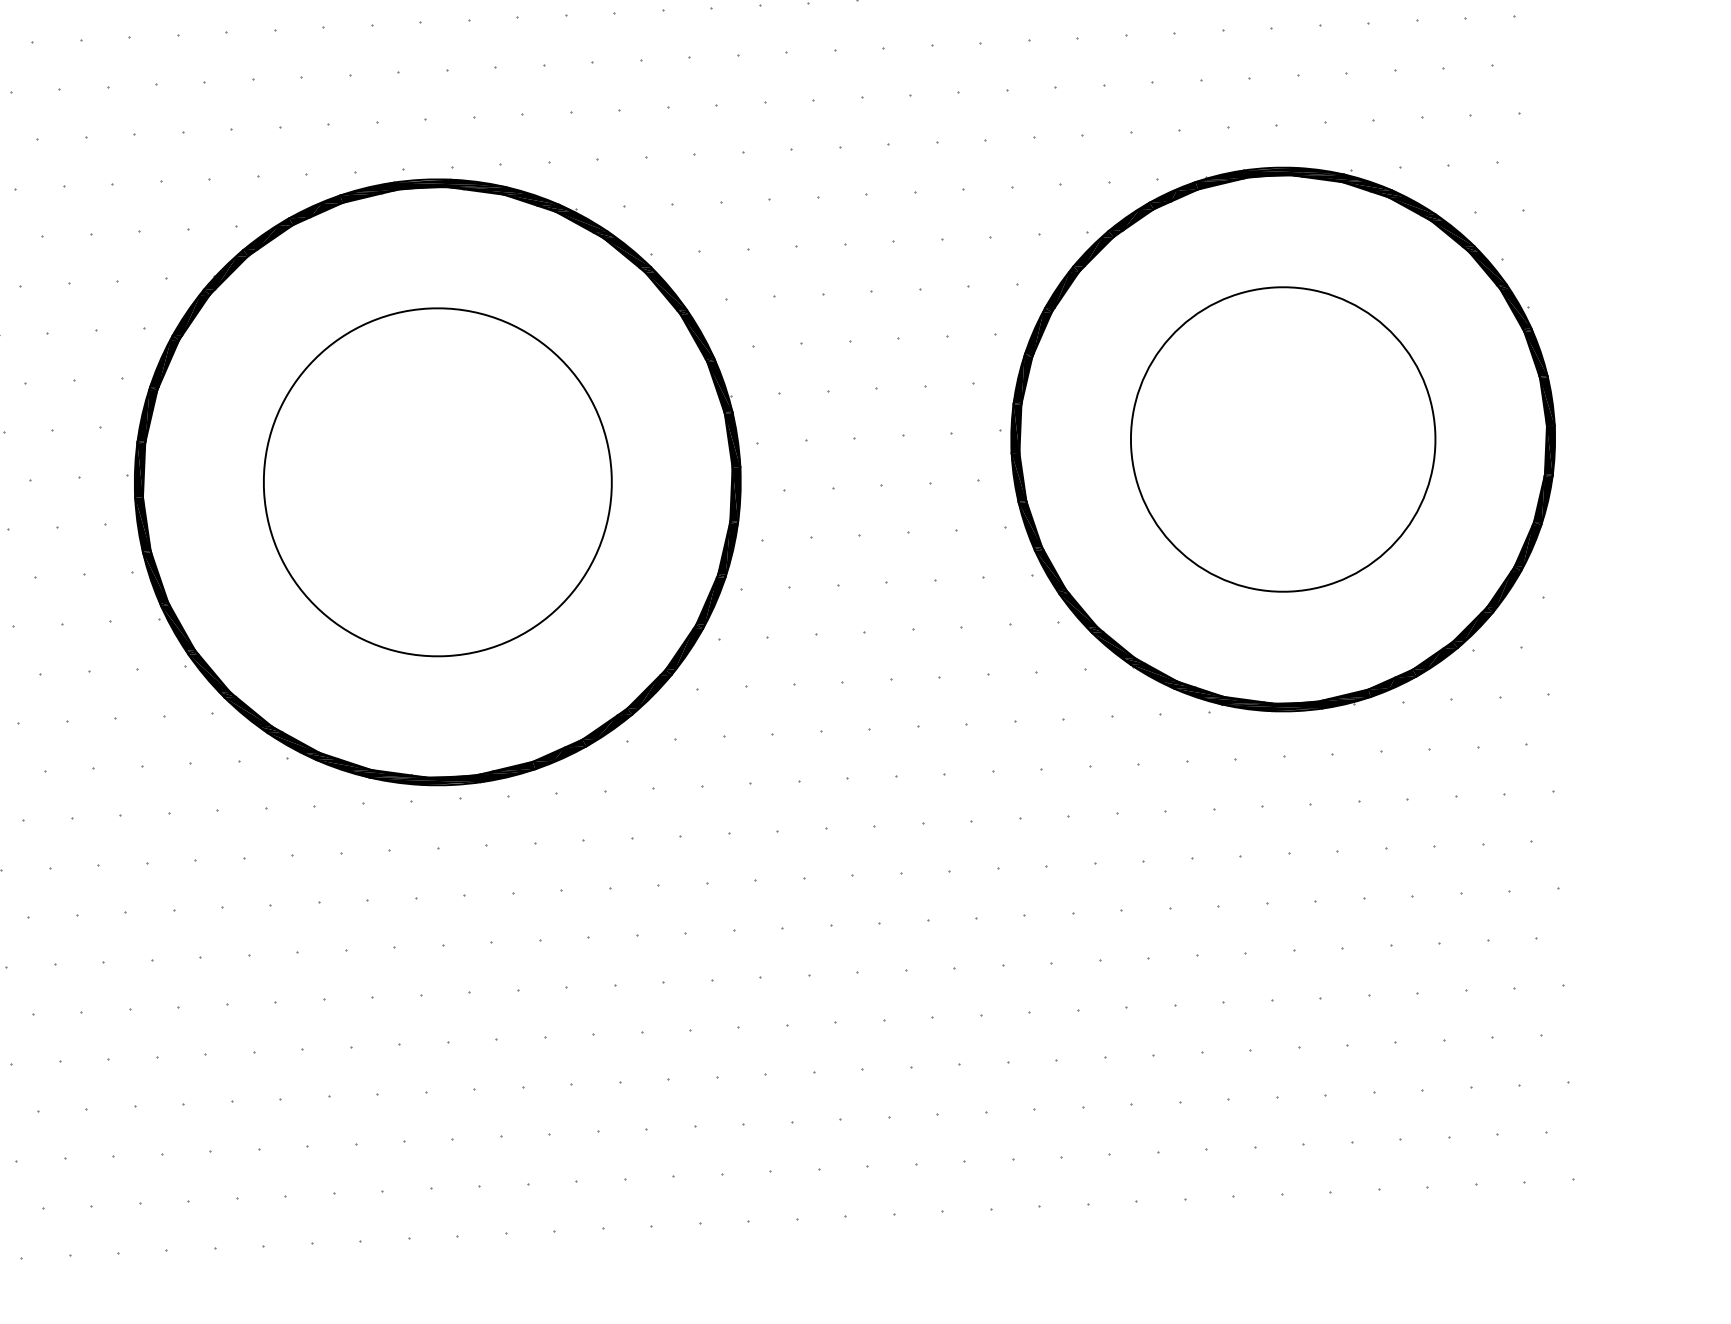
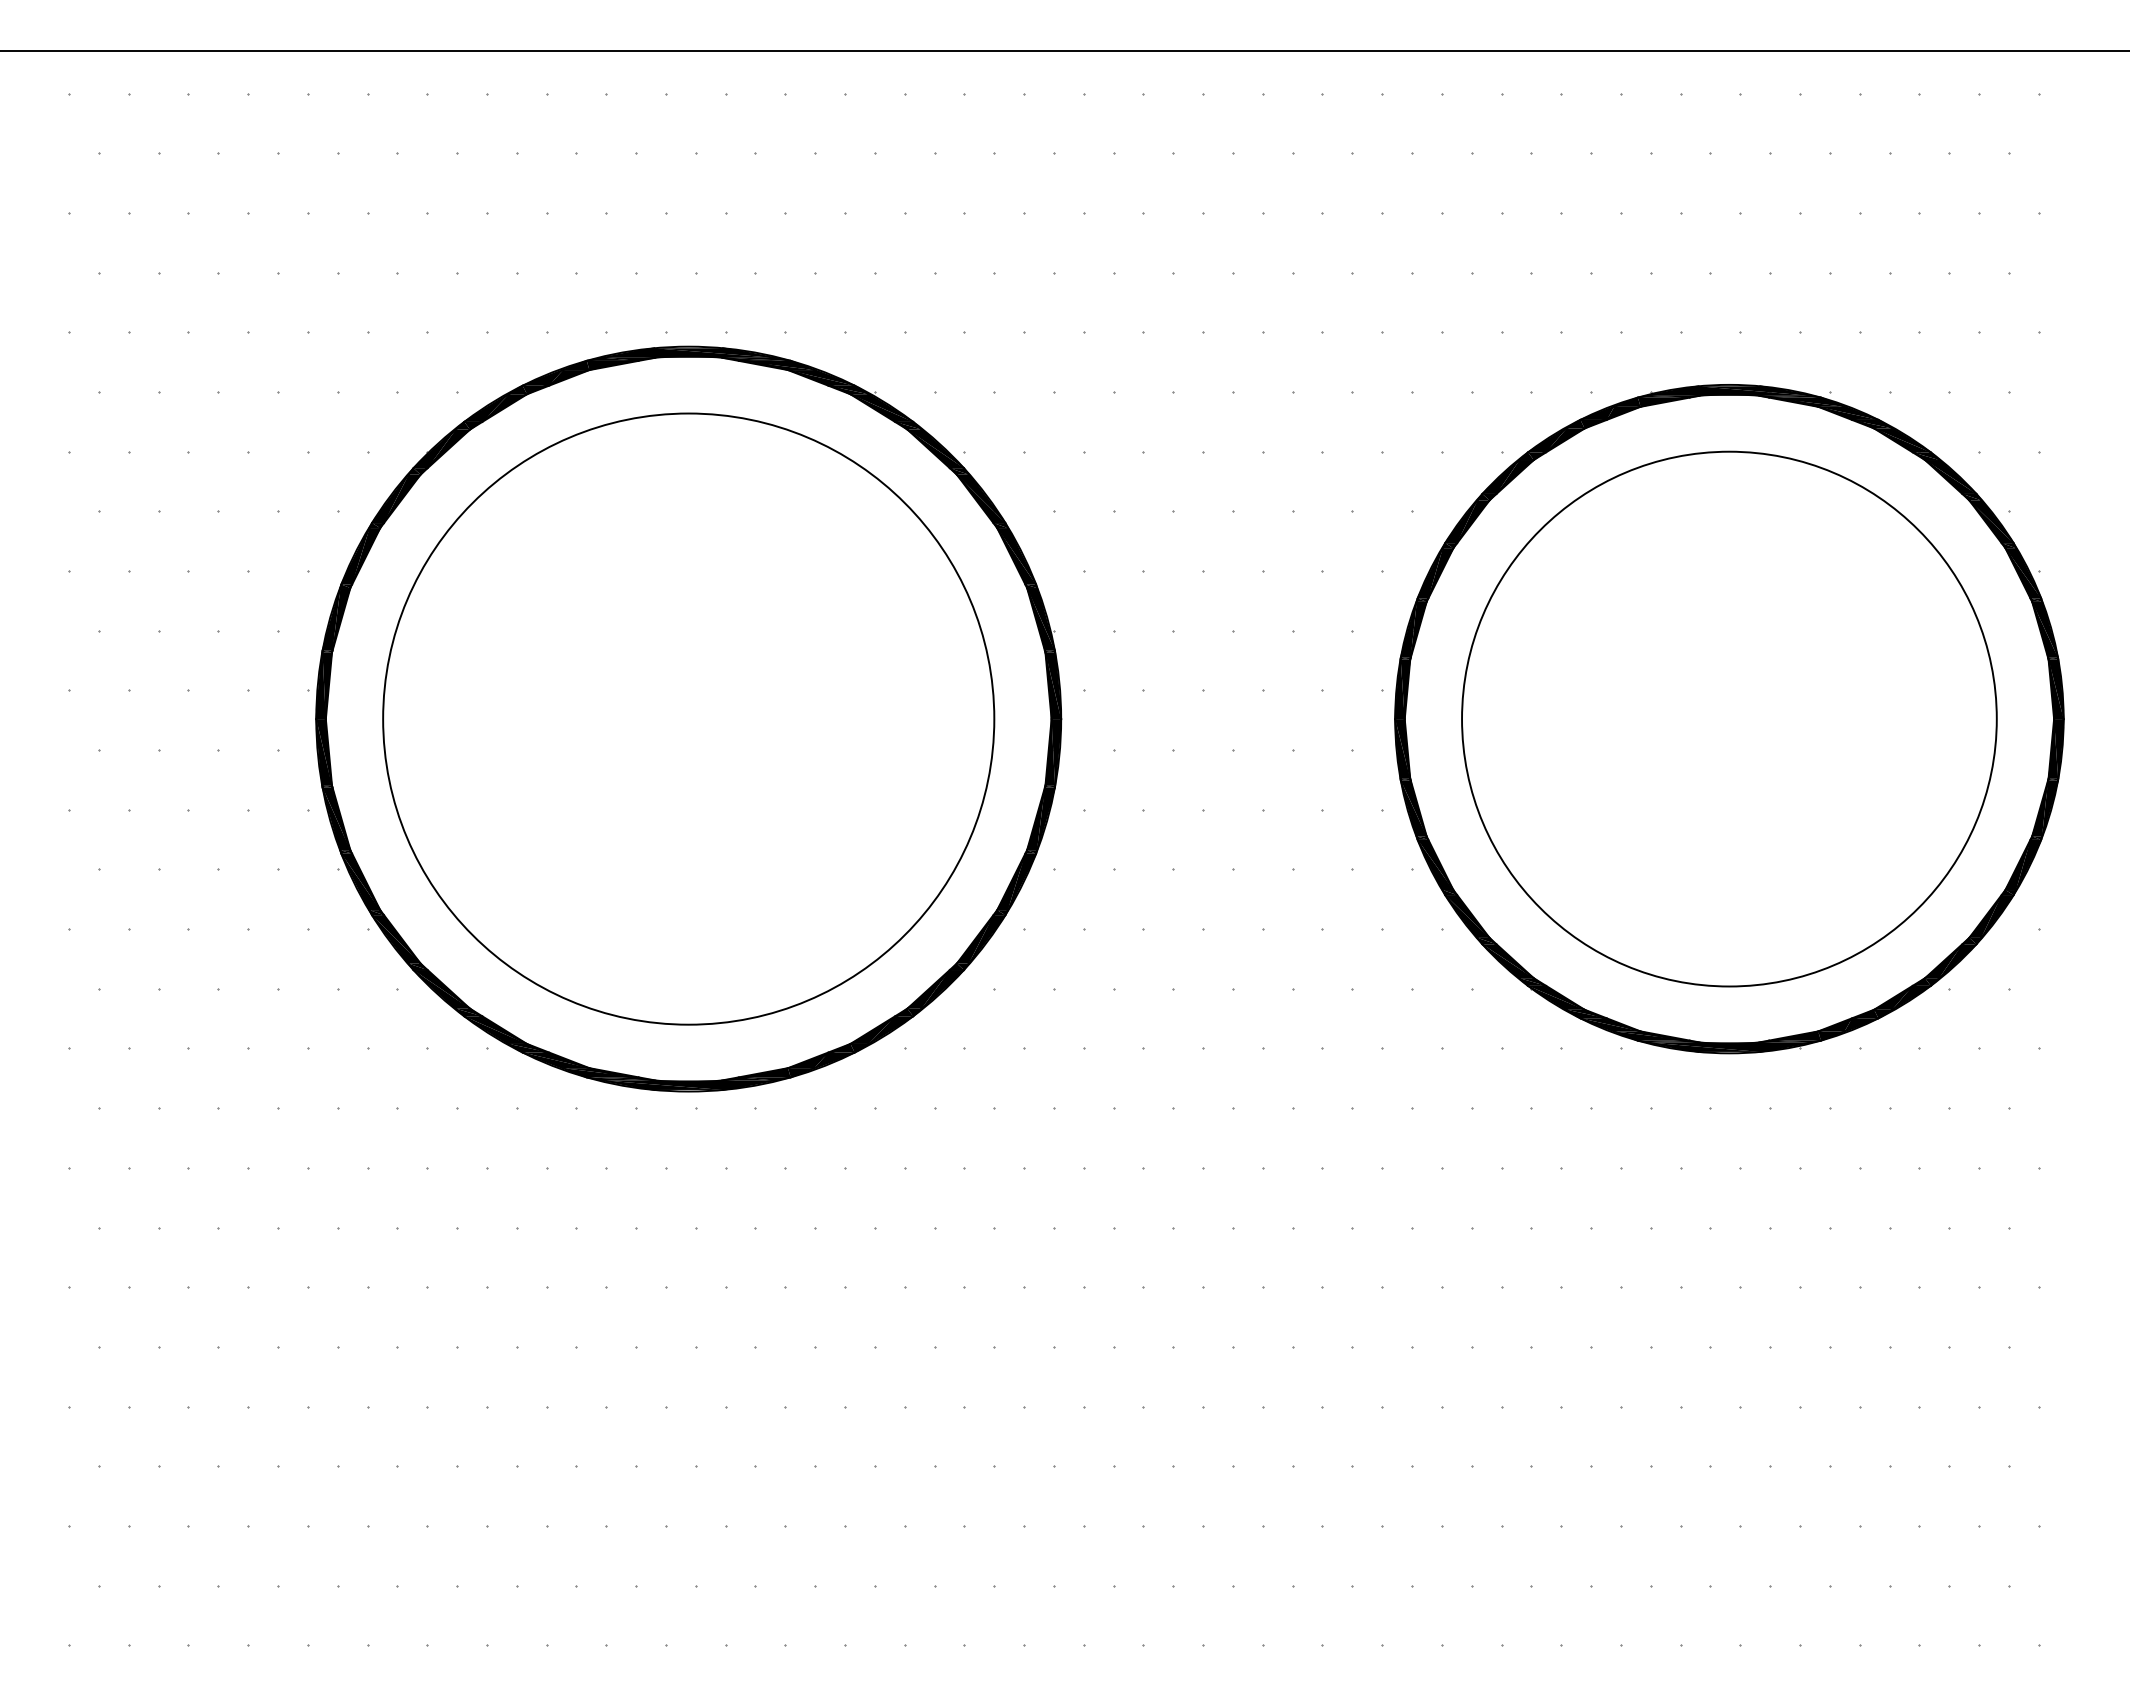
circle: (1283, 439) -> (1729, 718), size x1.43
circle: (437, 481) -> (688, 718), size x1.43

